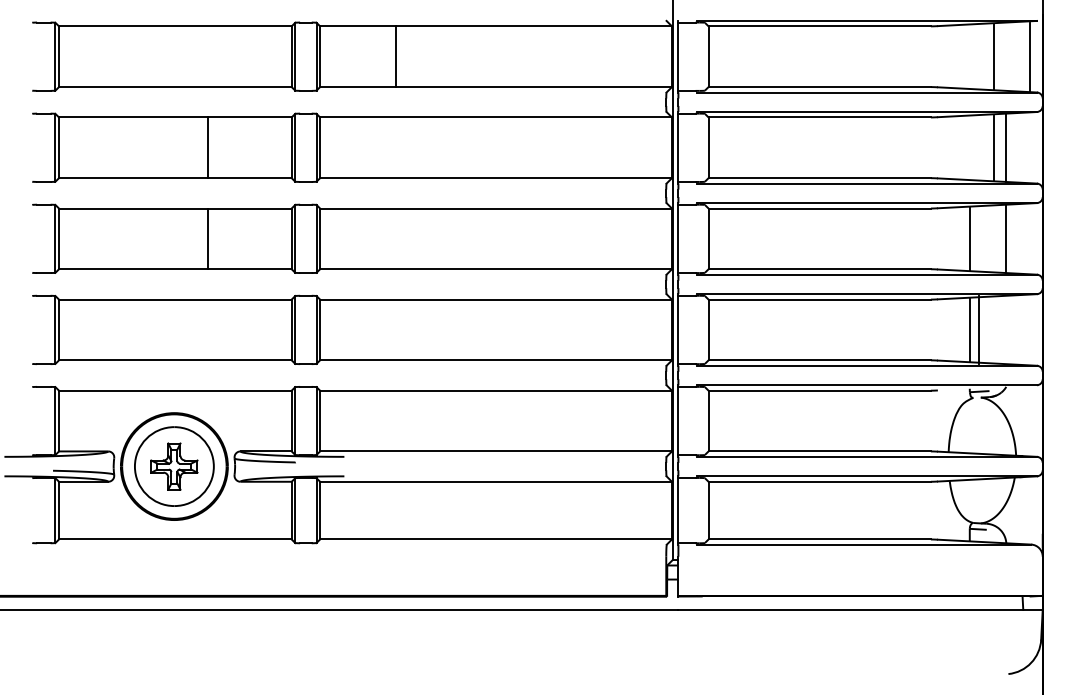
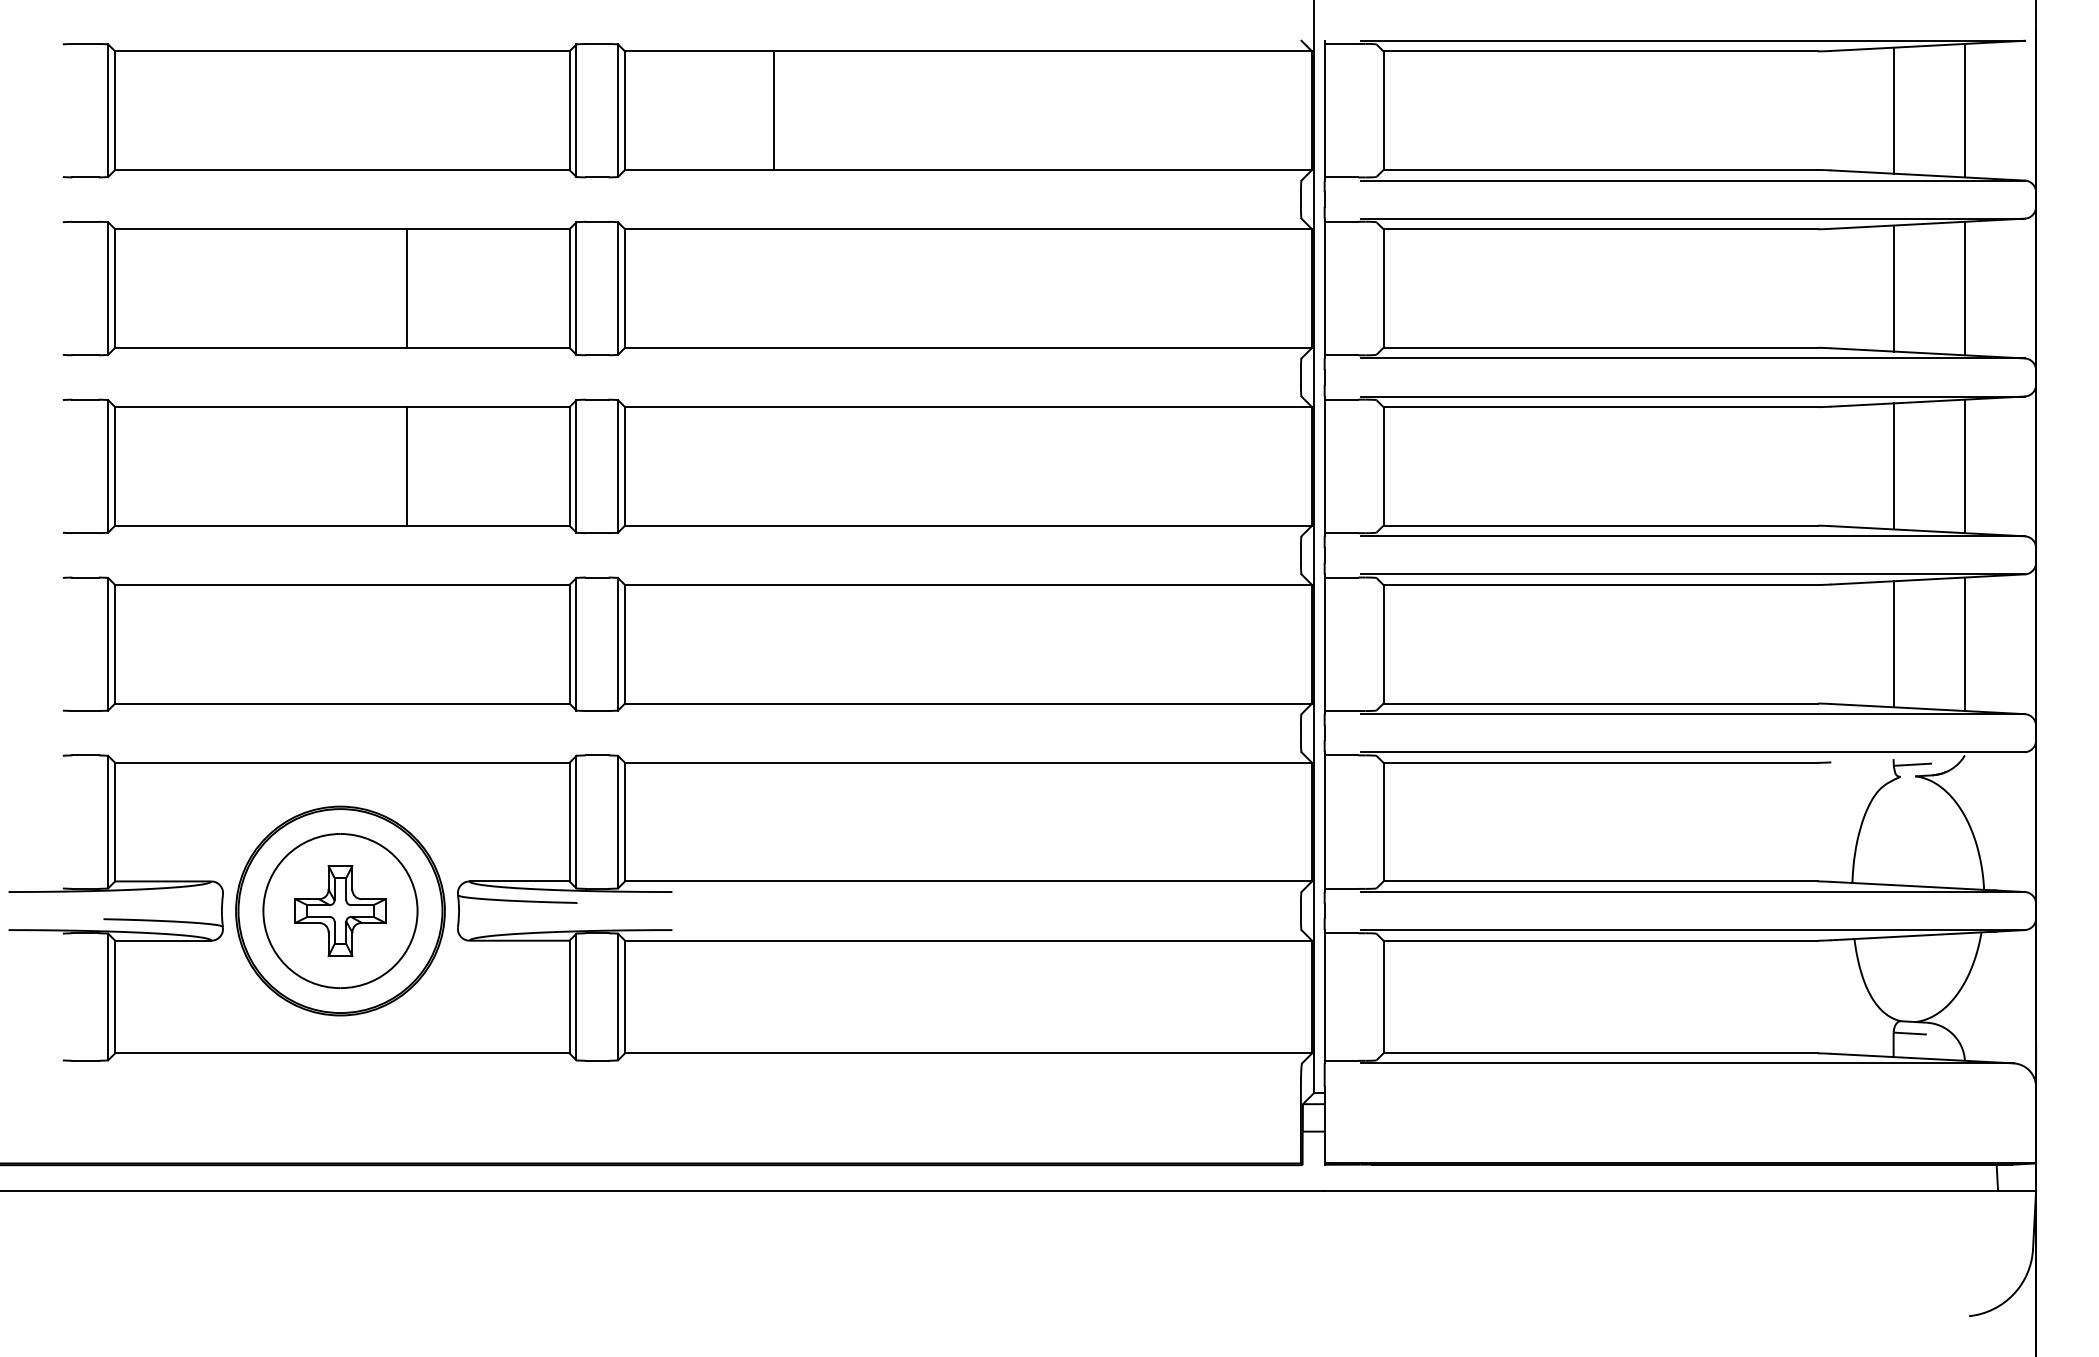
line: (993, 56) -> (1893, 110), moved
line: (1030, 56) -> (1965, 110), moved
line: (993, 147) -> (1893, 287), moved
line: (979, 329) -> (1965, 643), moved

